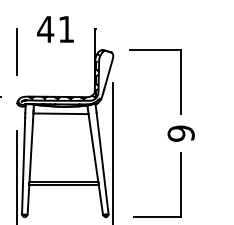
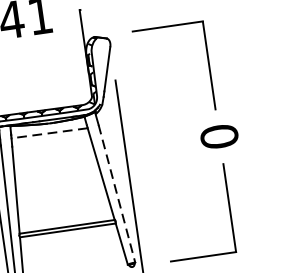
line: (61, 113) -> (50, 132), solid -> dashed
text: (180, 133) -> (218, 136), 9 -> 0
line: (102, 164) -> (116, 195), solid -> dashed

